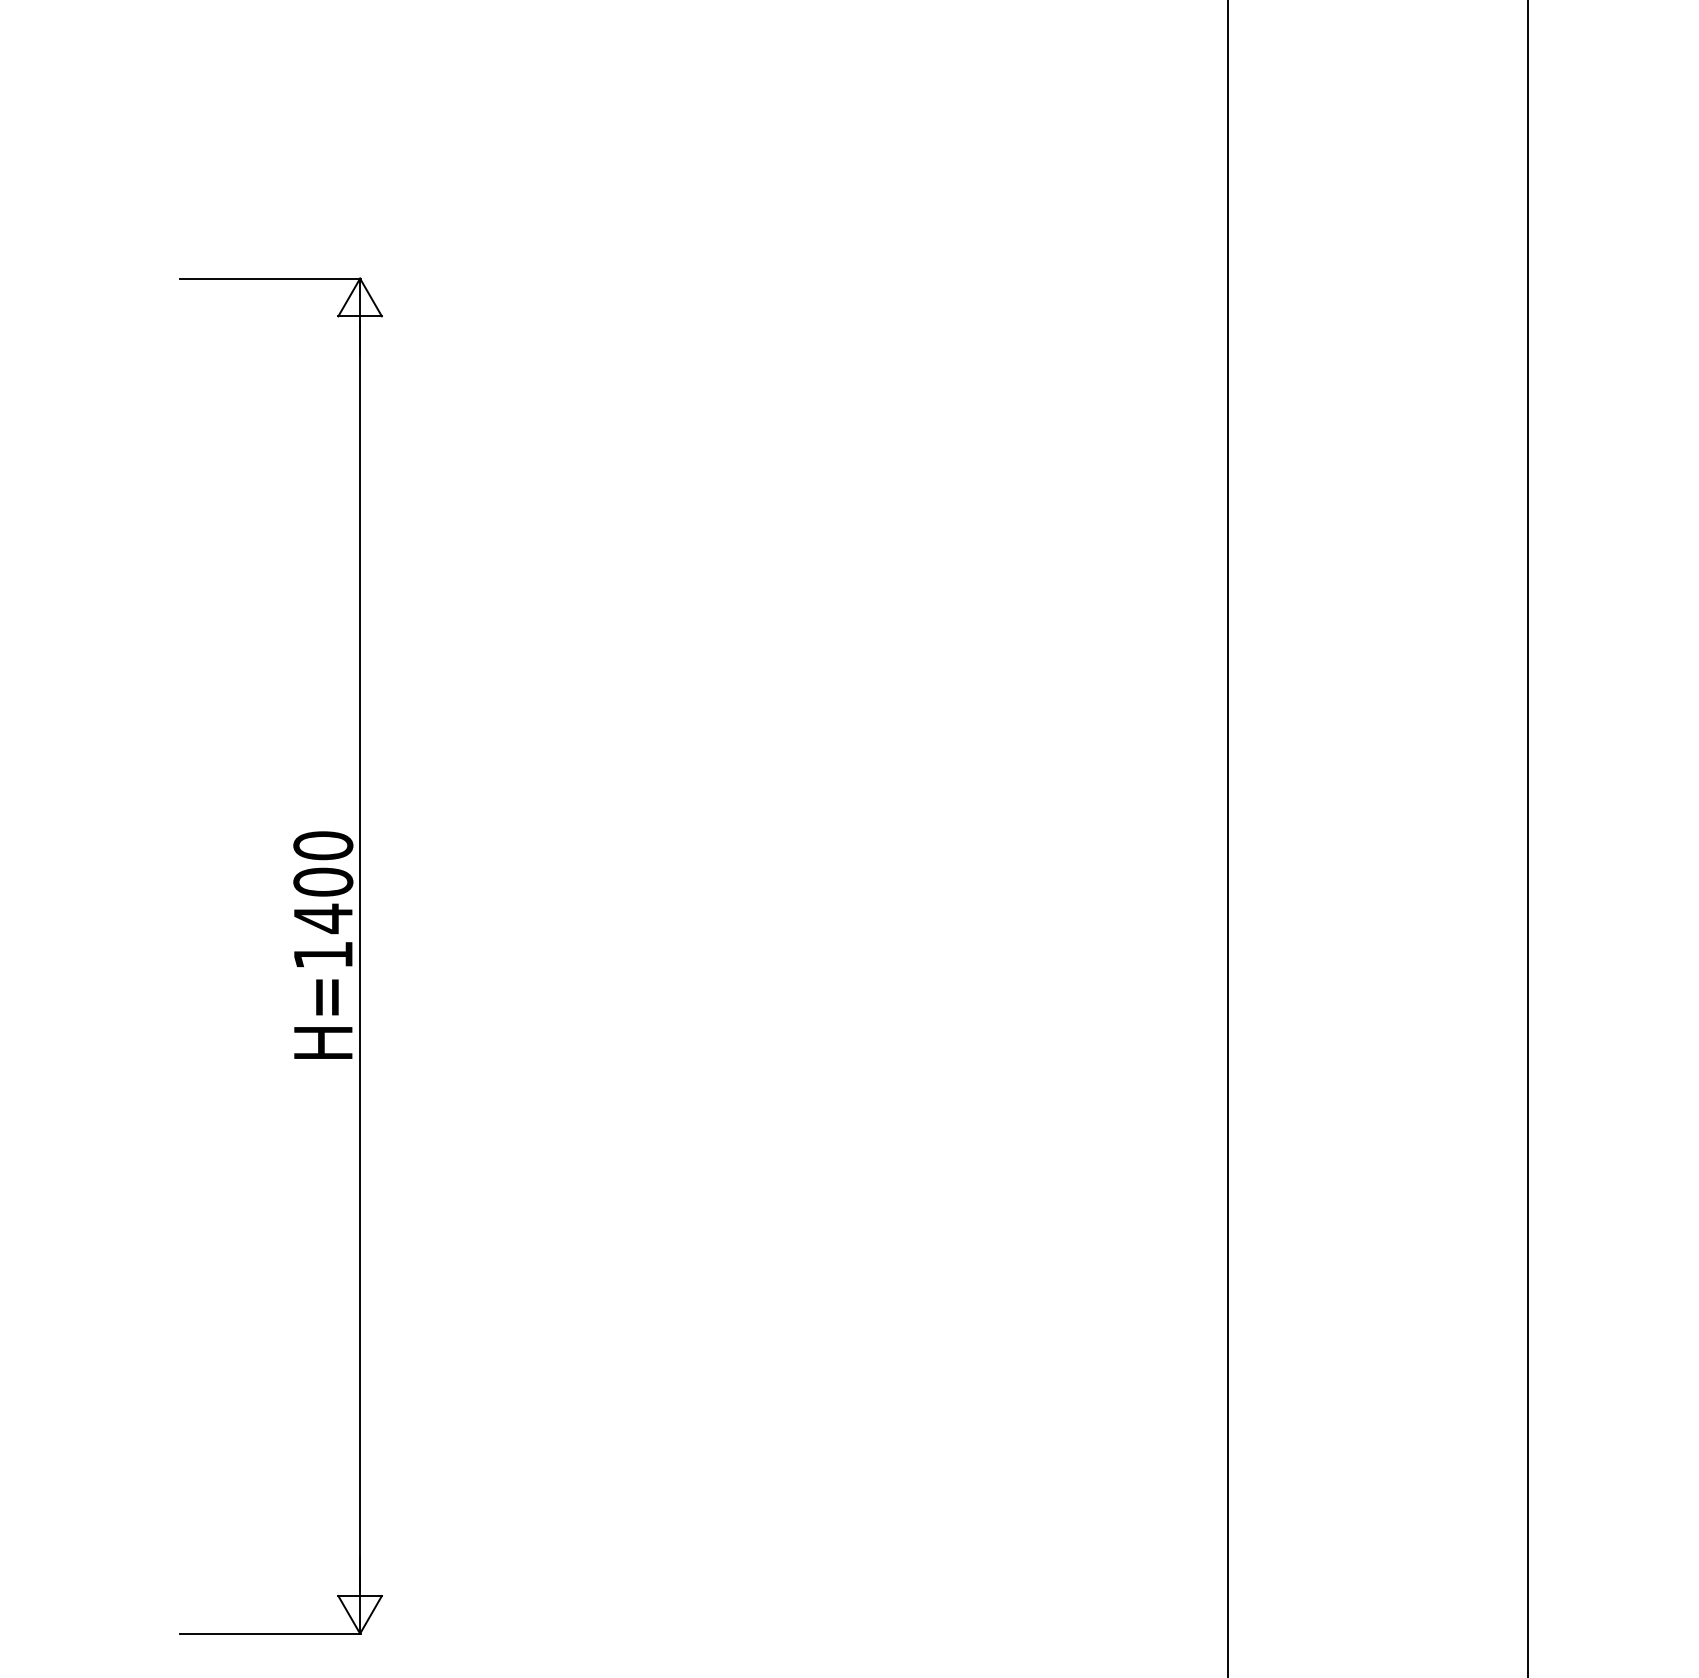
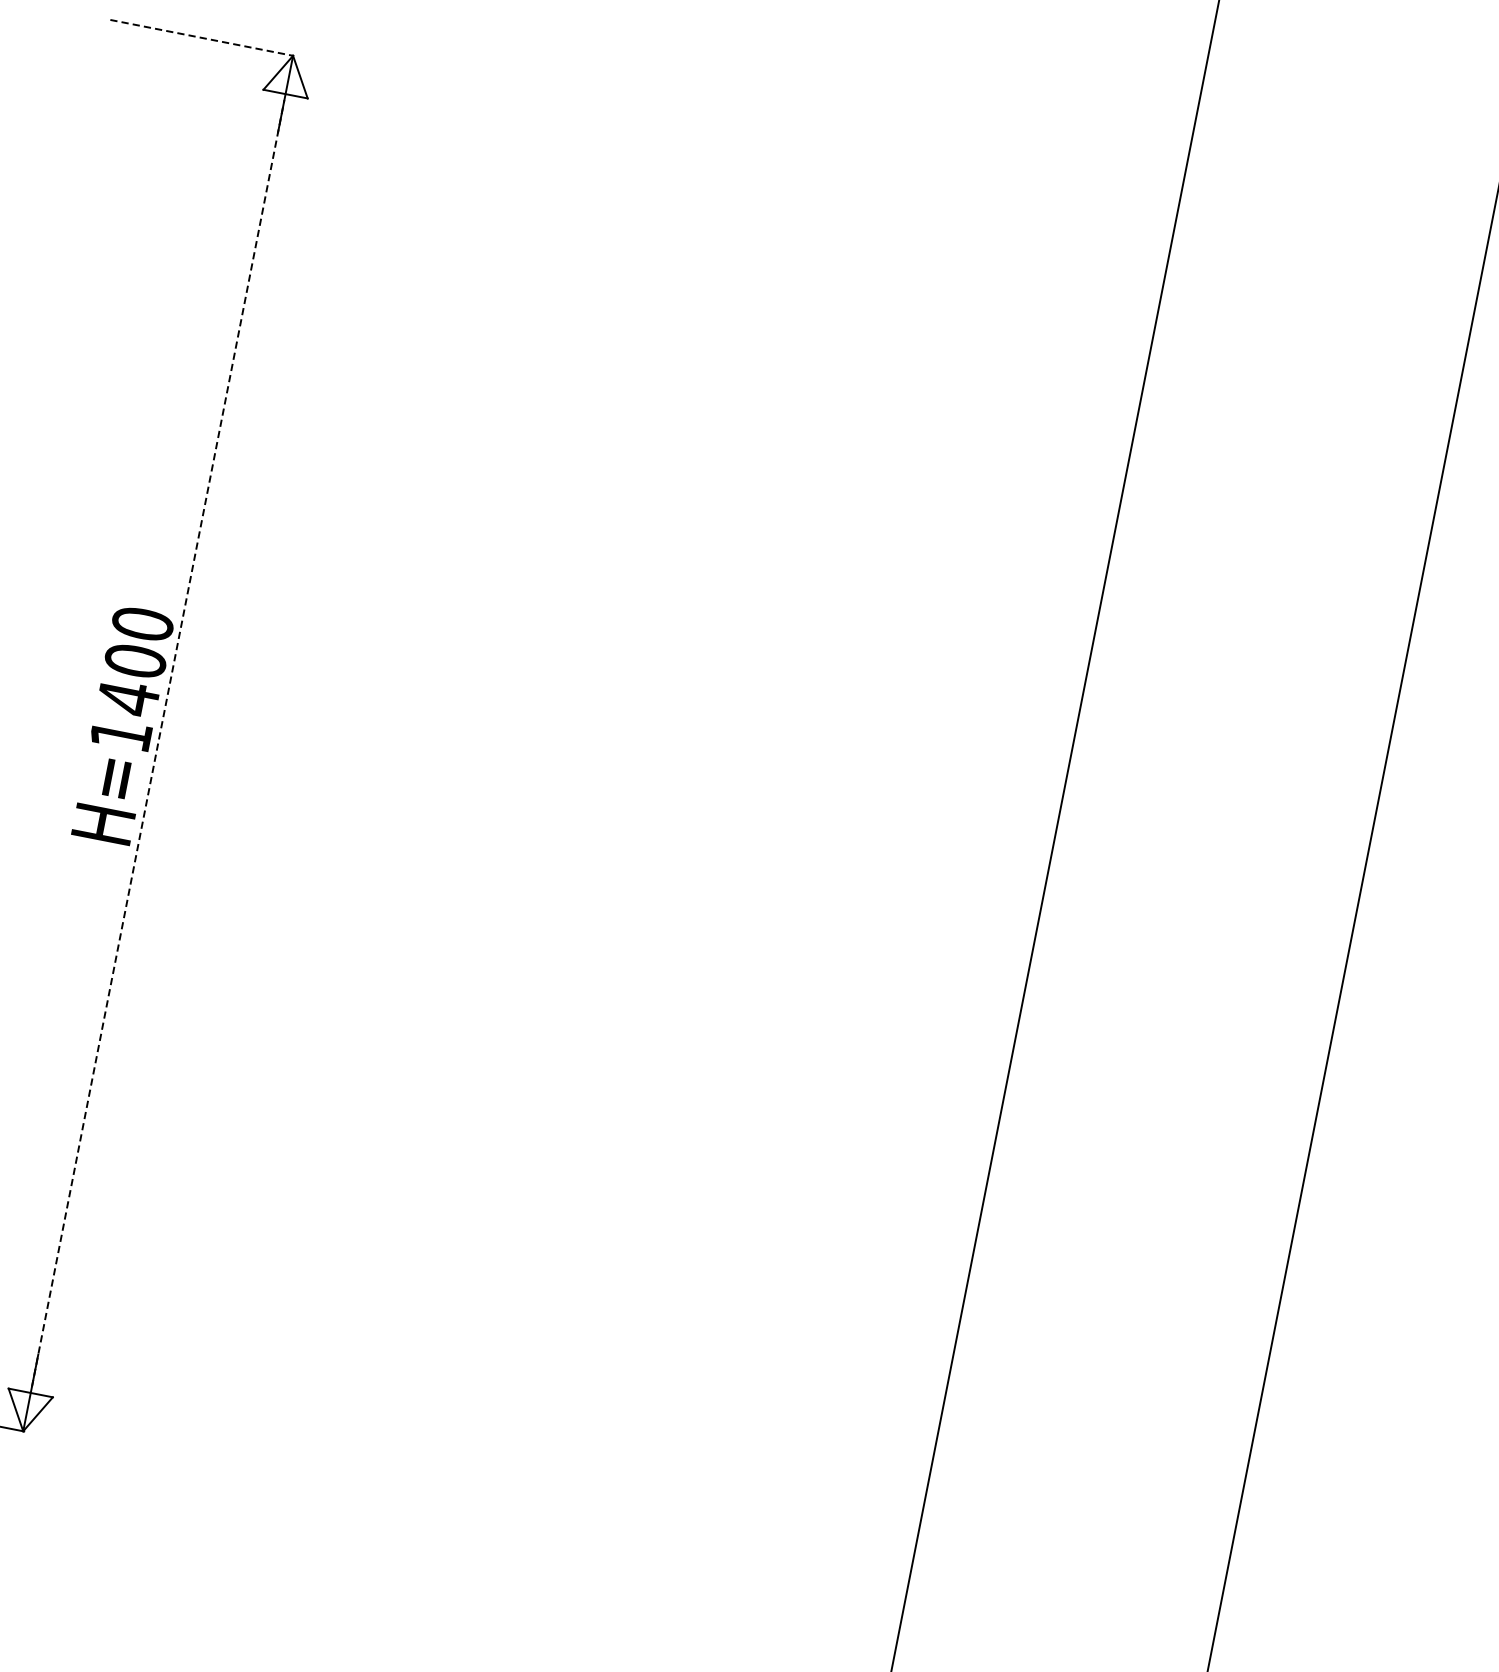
line: (270, 278) -> (202, 37), solid -> dashed
line: (360, 956) -> (158, 743), solid -> dashed

